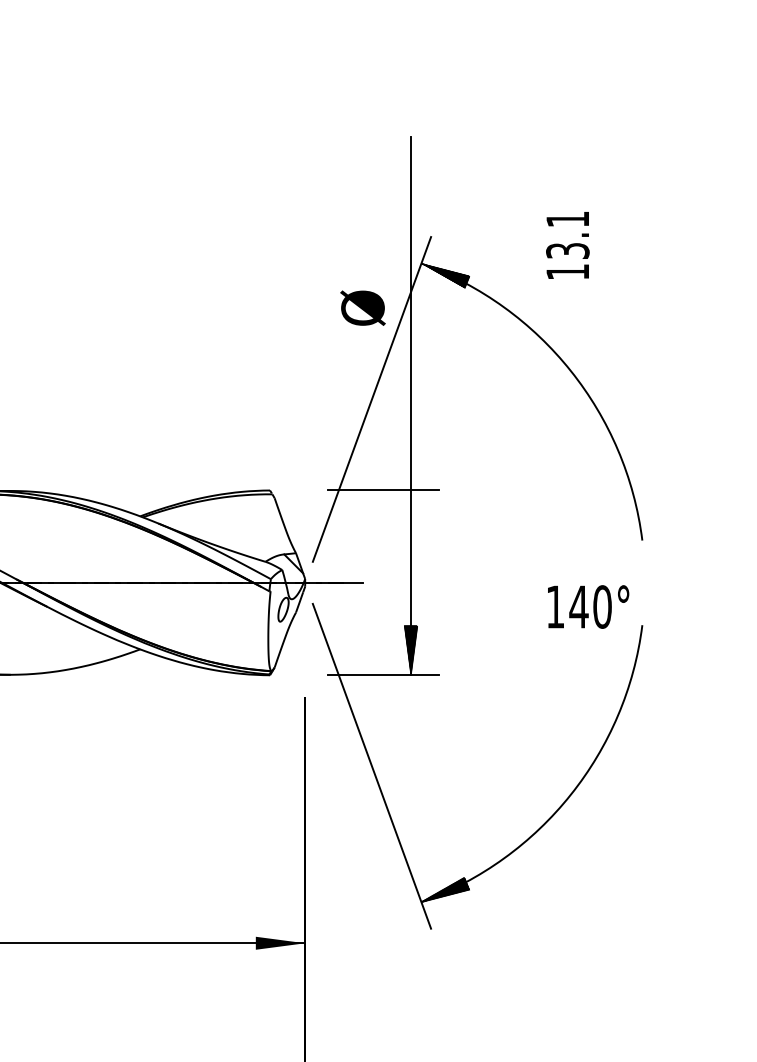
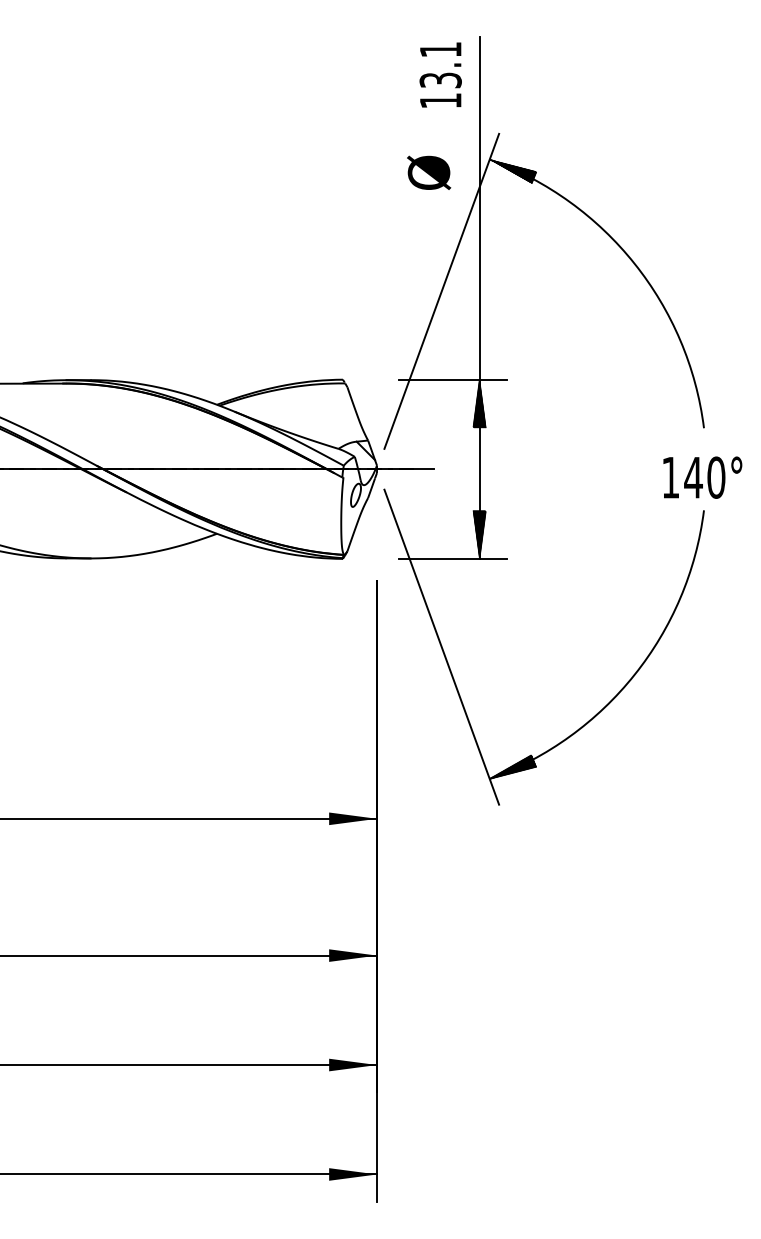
text: (567, 244) -> (440, 74), moved
text: (363, 307) -> (429, 172), moved
hatch: (410, 515) -> (479, 403), added
text: (588, 606) -> (702, 477), moved

